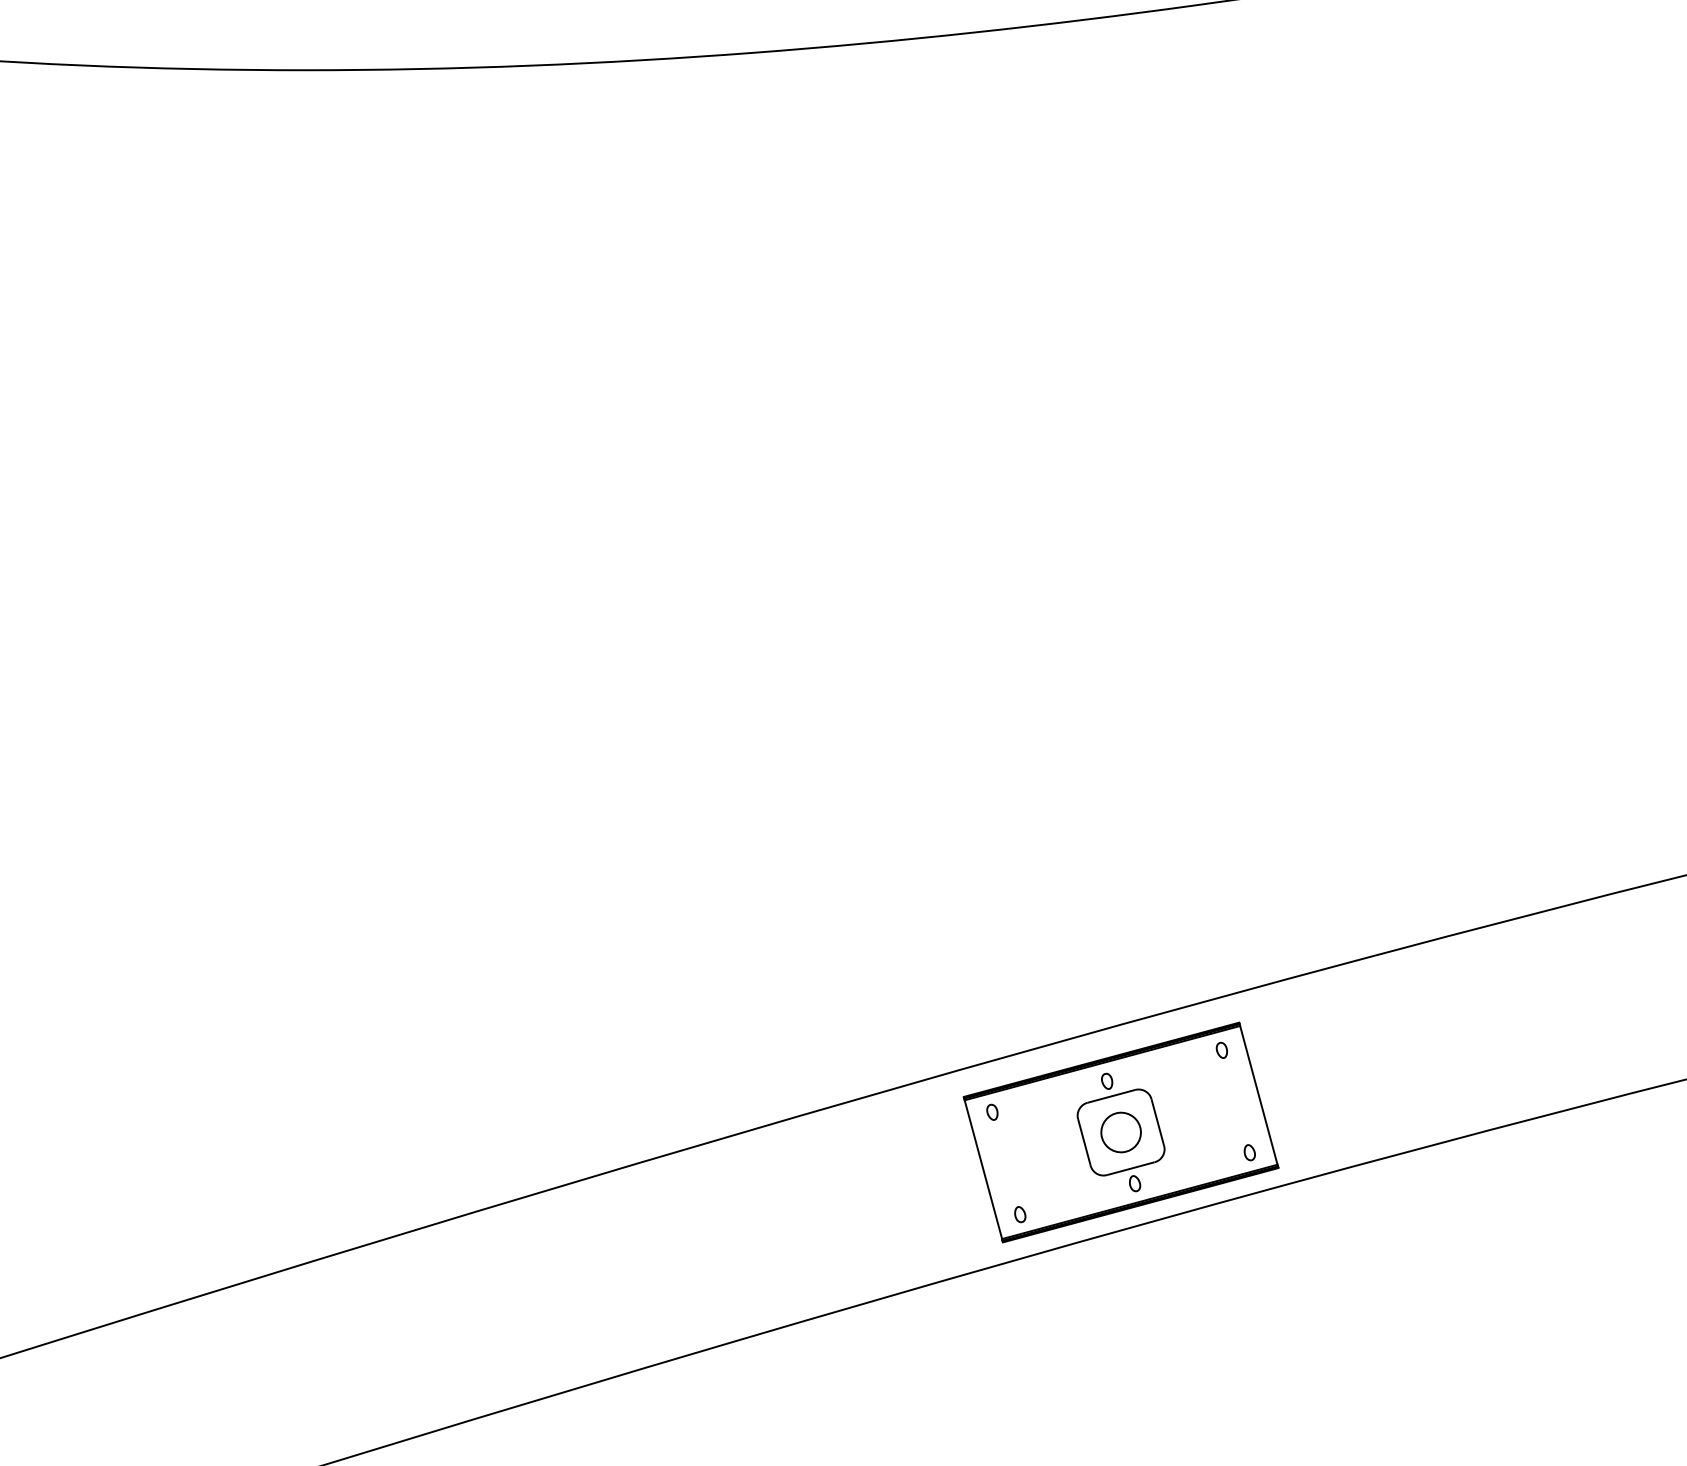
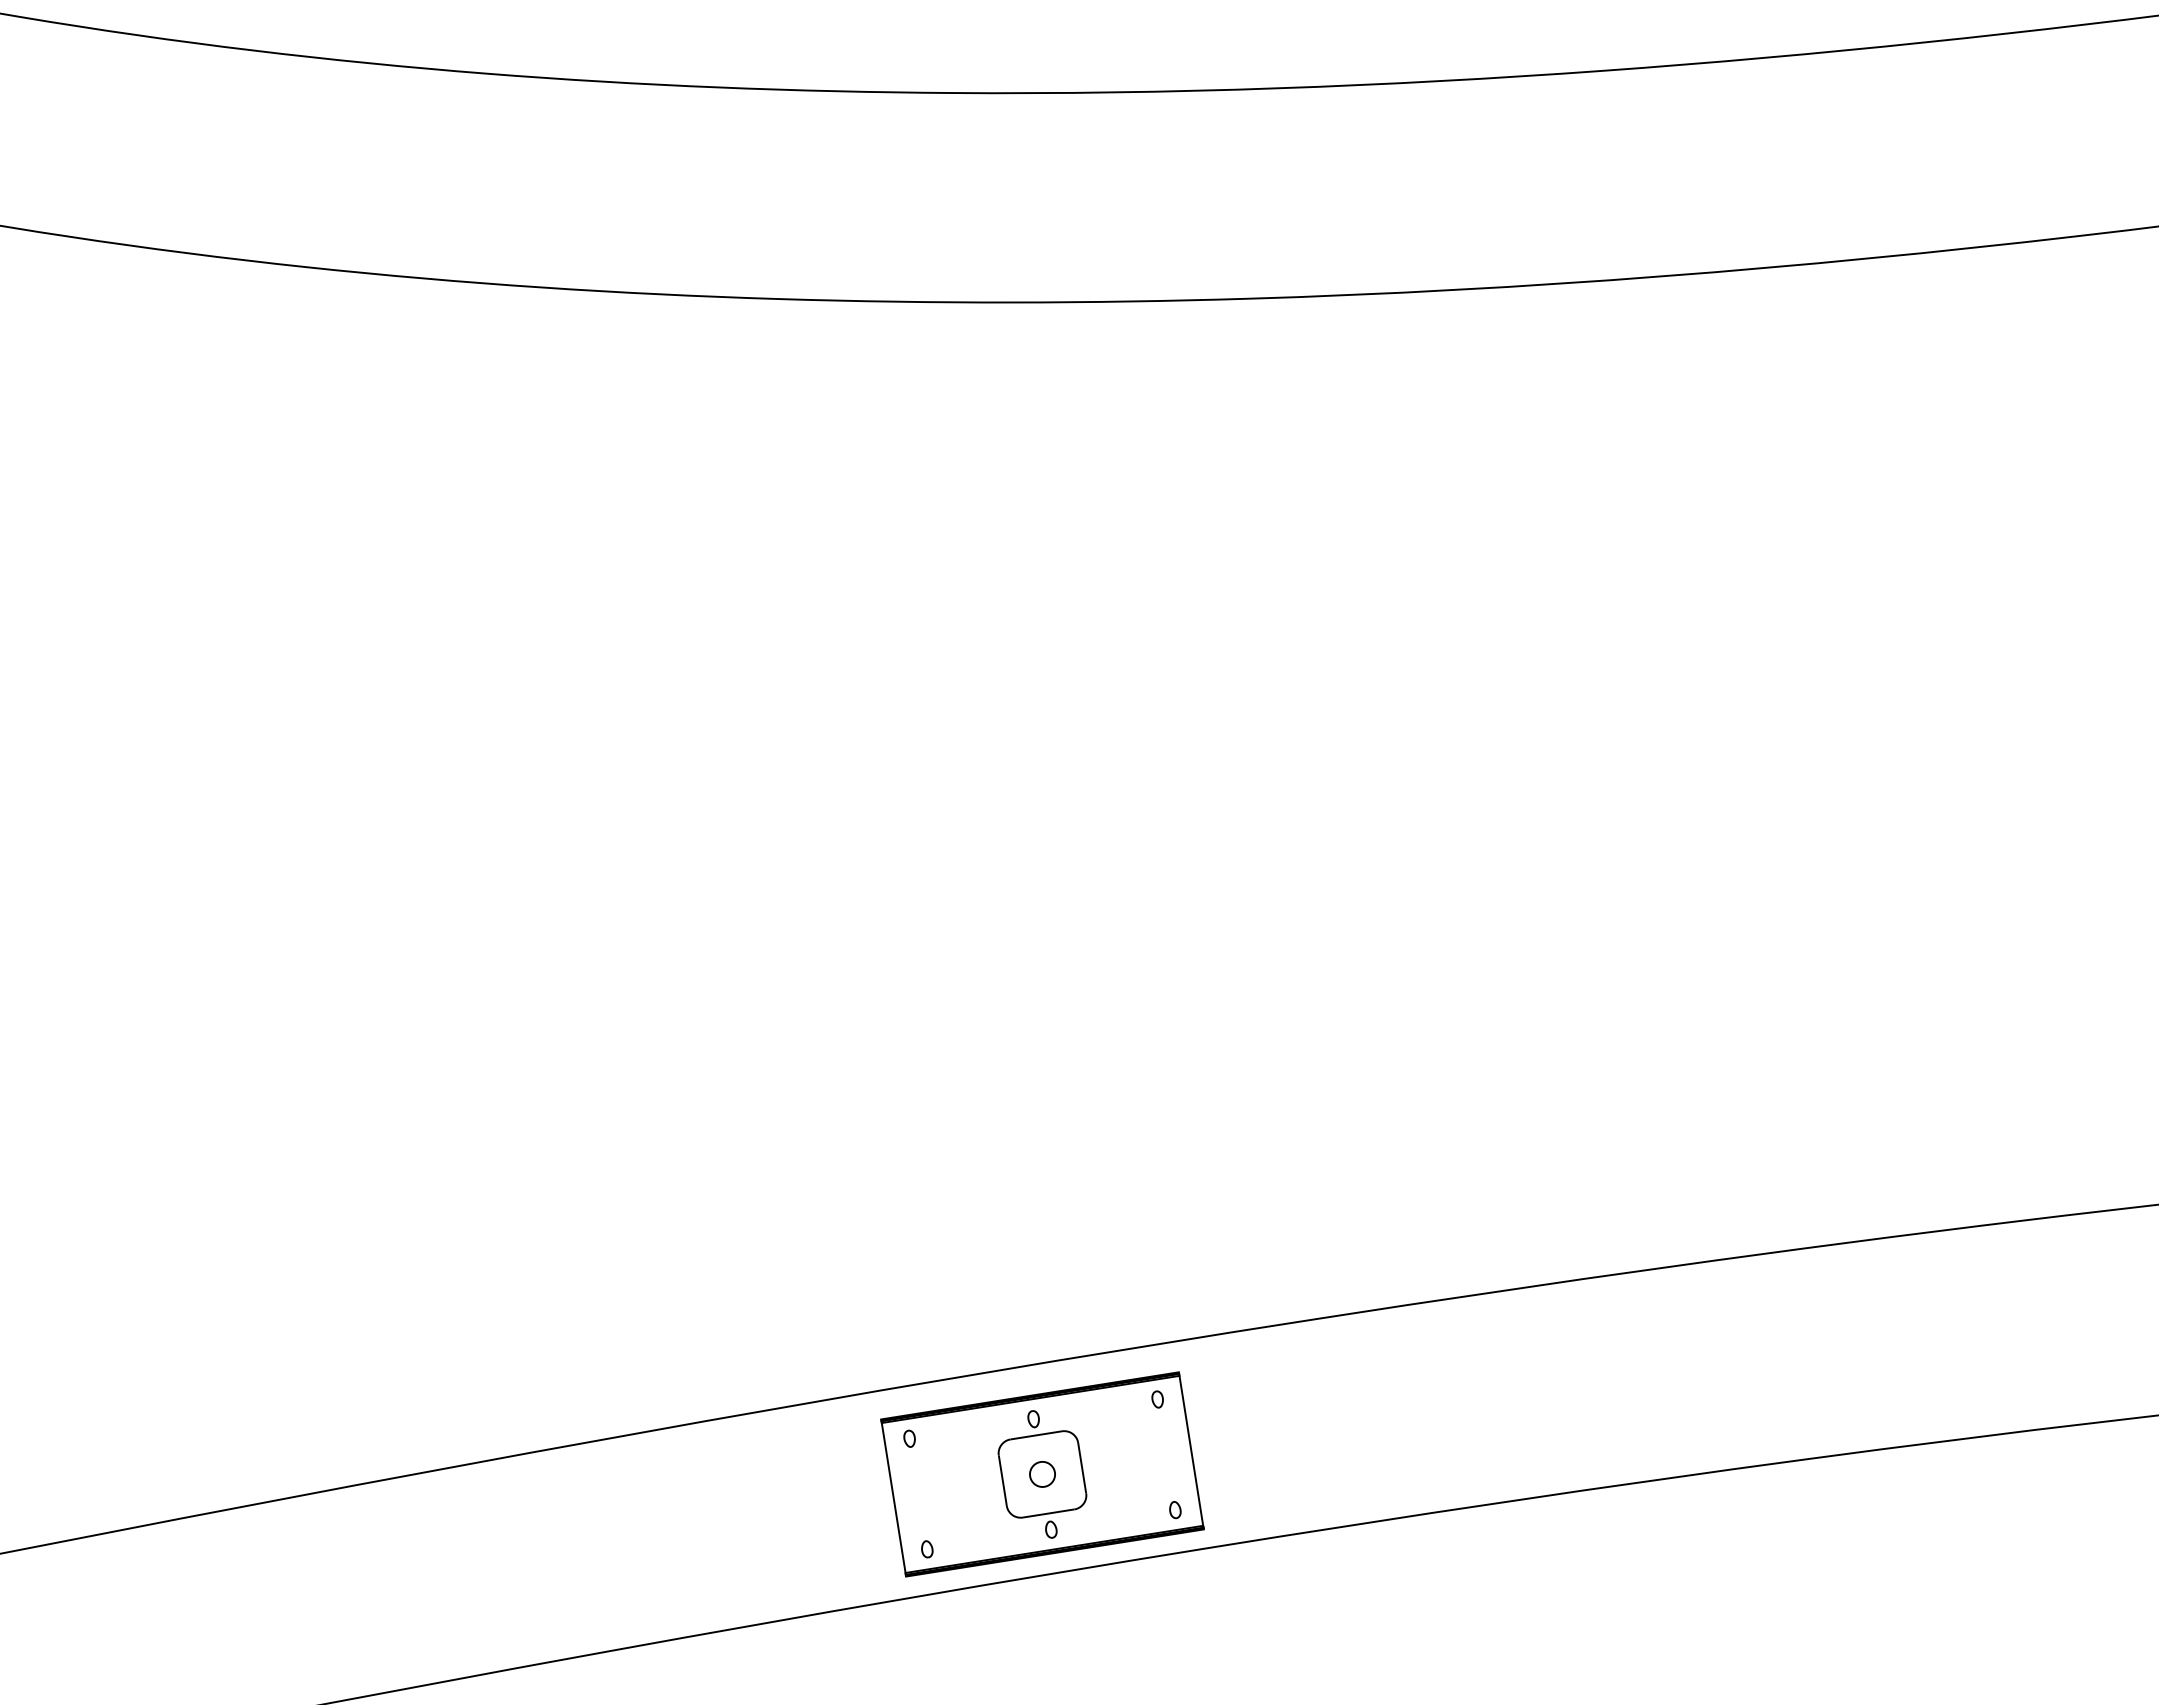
circle: (1121, 1132) -> (1042, 1474), size x0.6

